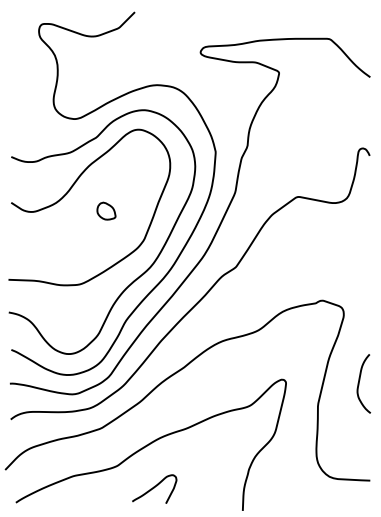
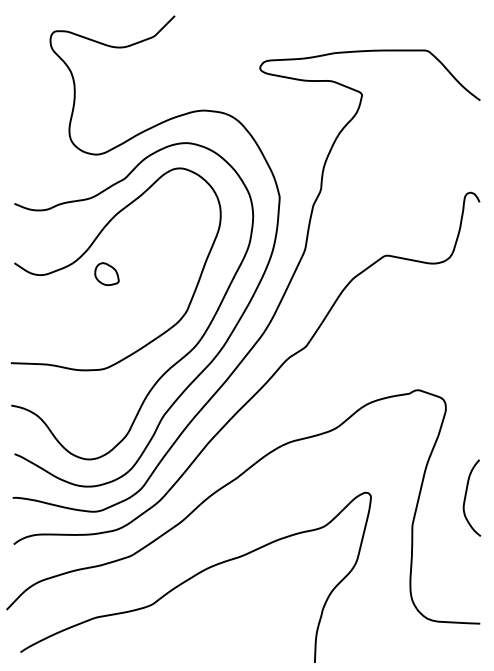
part: (106, 210) -> (106, 273), moved
curve: (154, 488) -> (200, 633), removed

